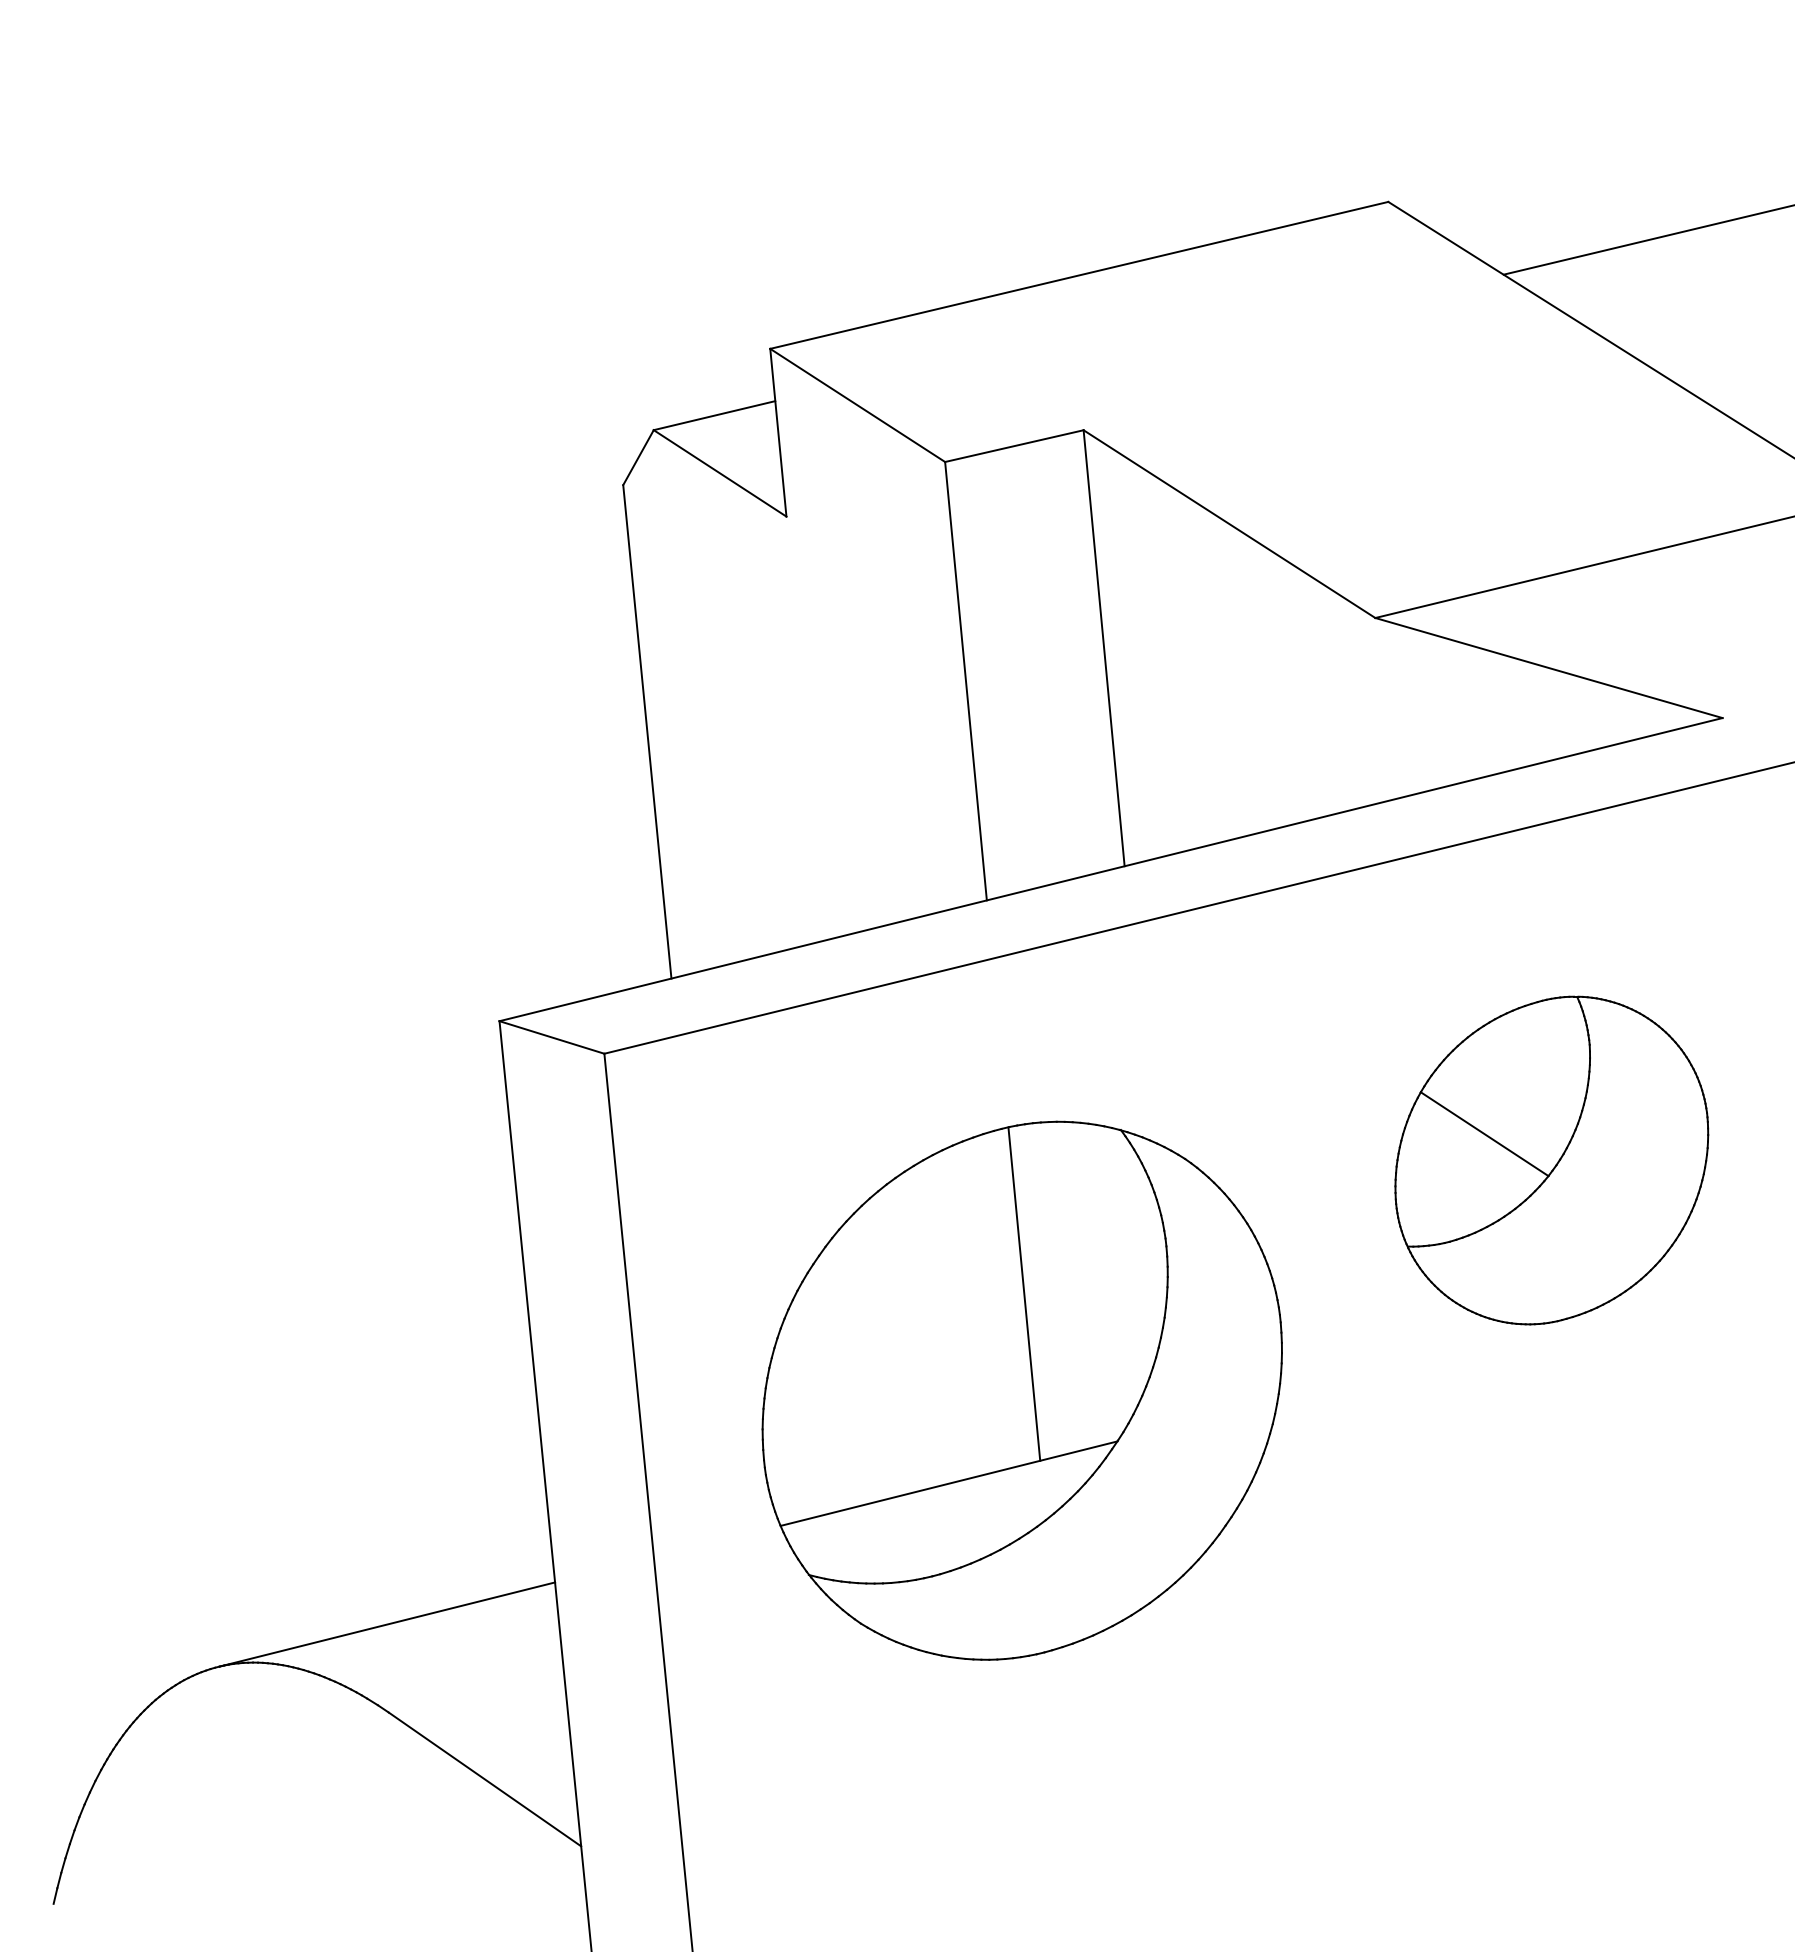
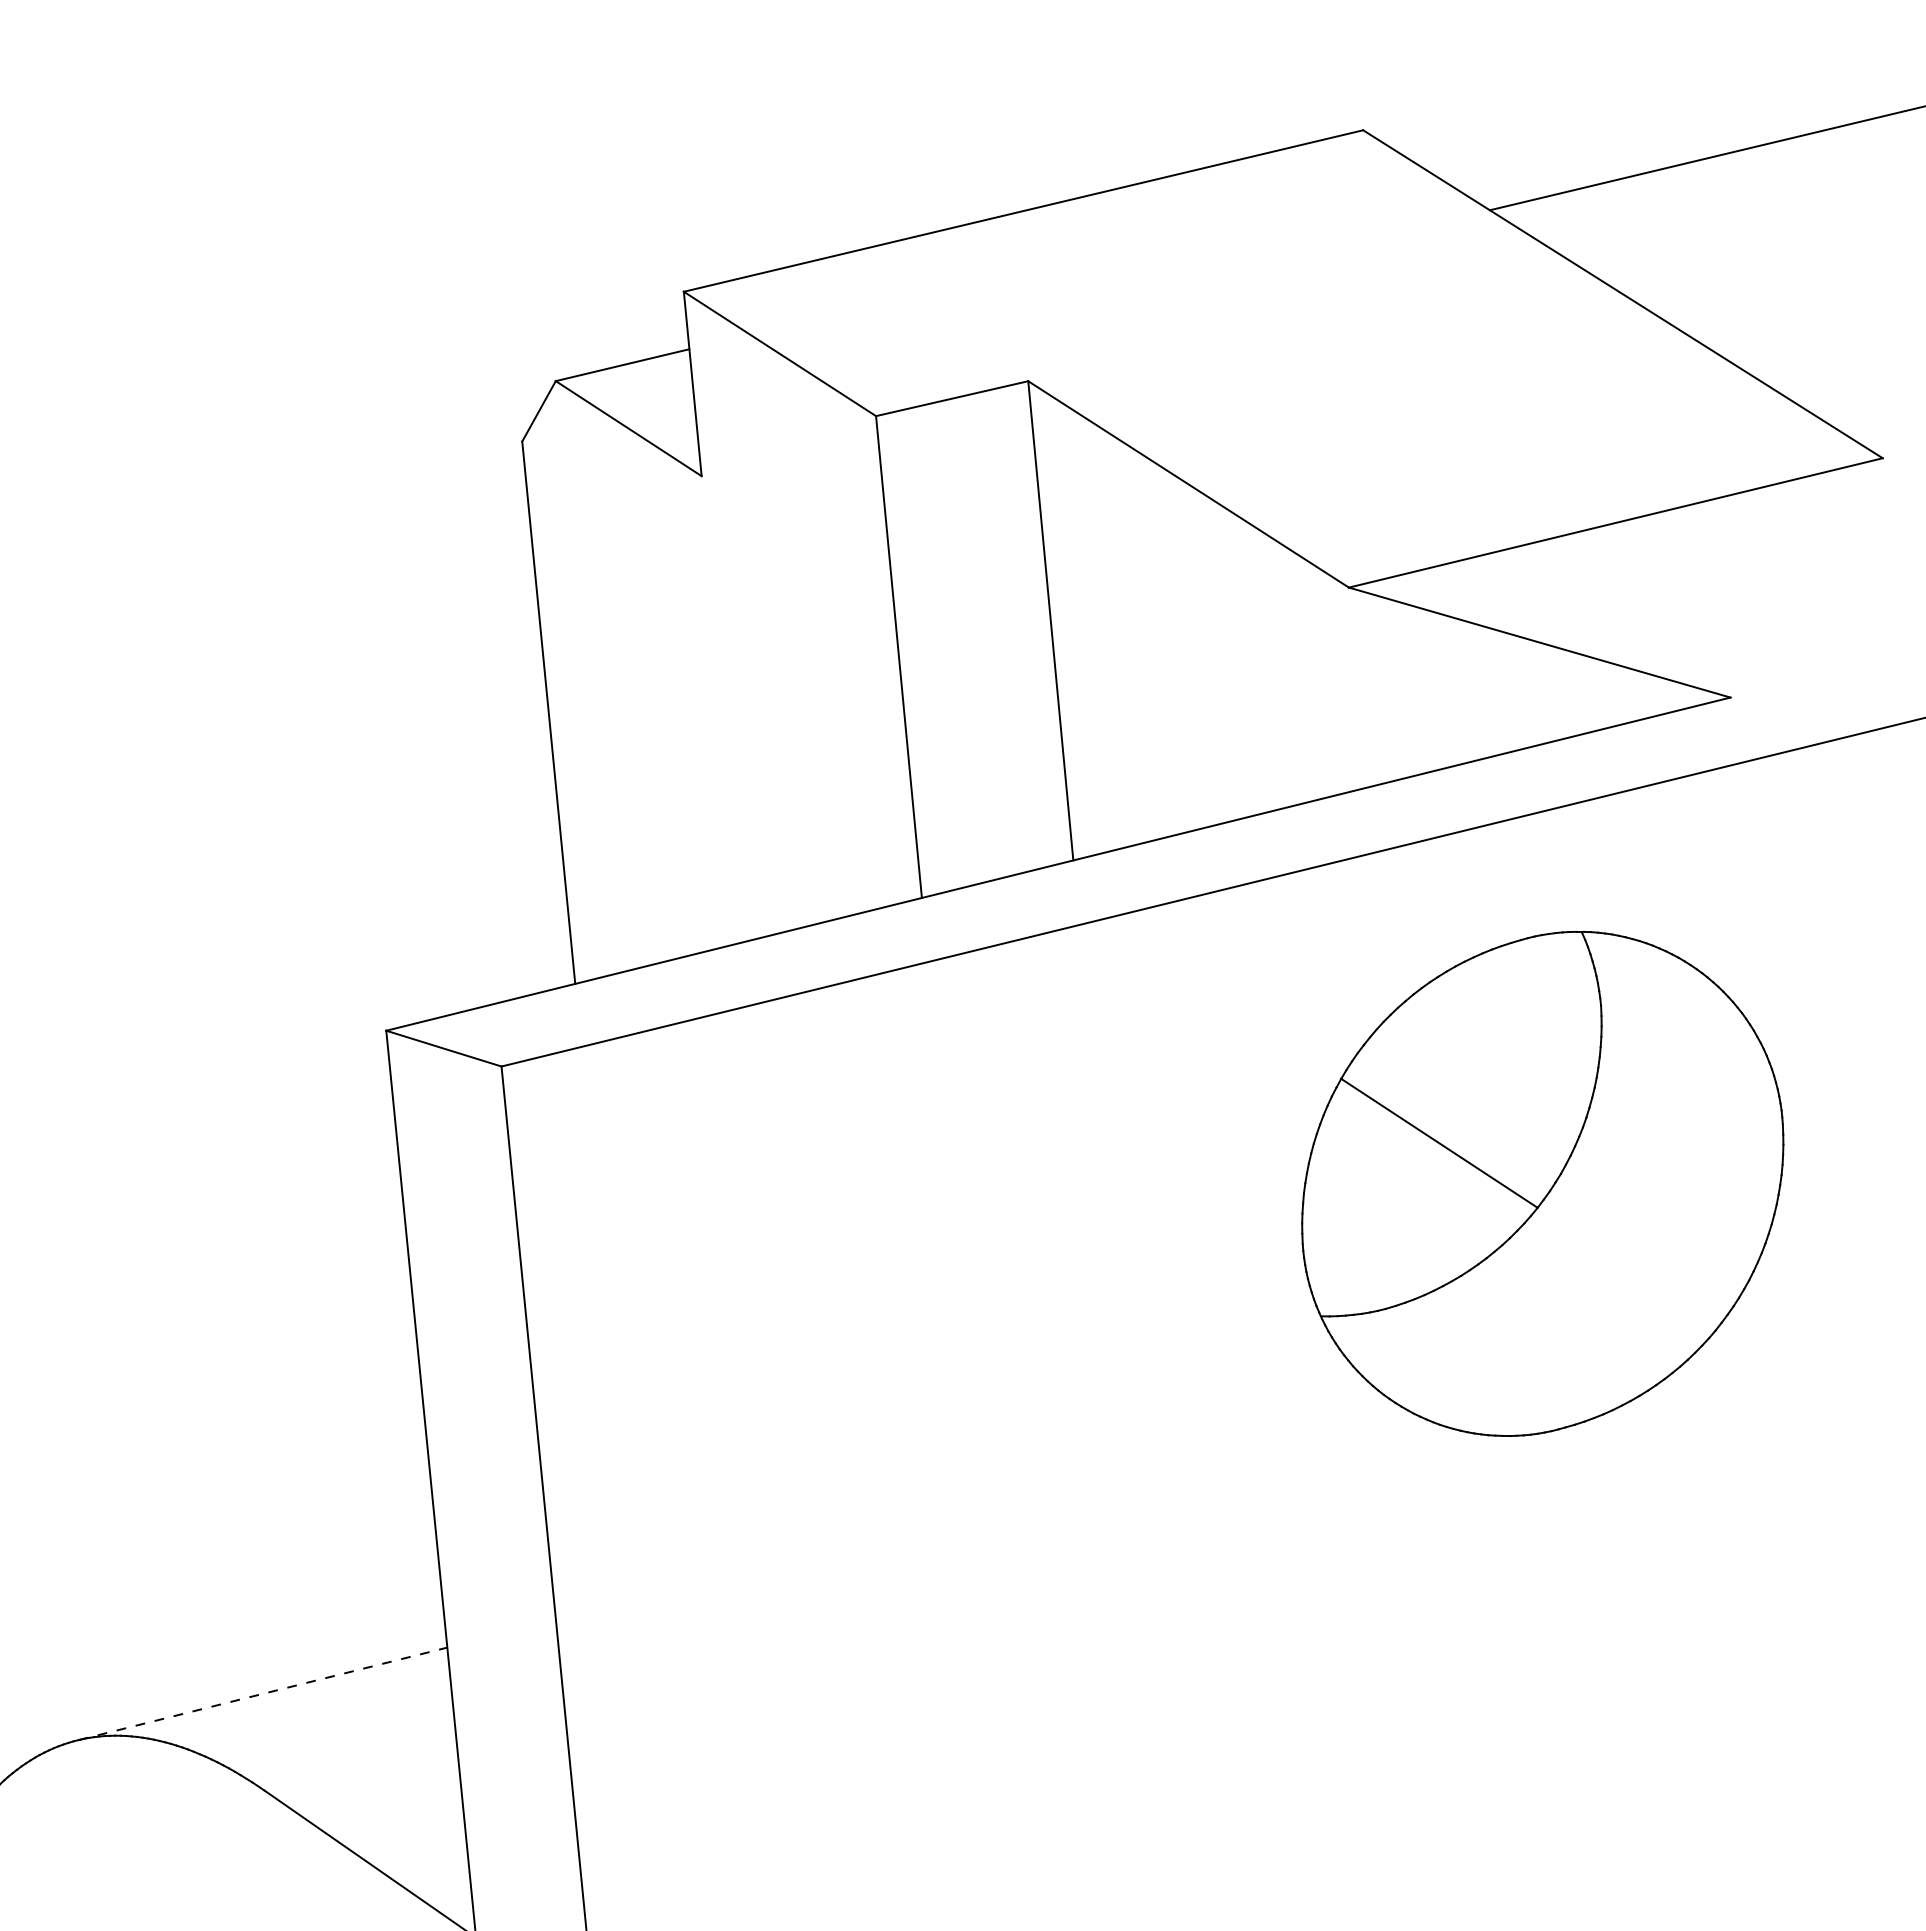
part: (1551, 1160) -> (1542, 1183), size x1.4
part: (1021, 1390) -> (959, 1436), removed
line: (387, 1624) -> (263, 1693), solid -> dashed

